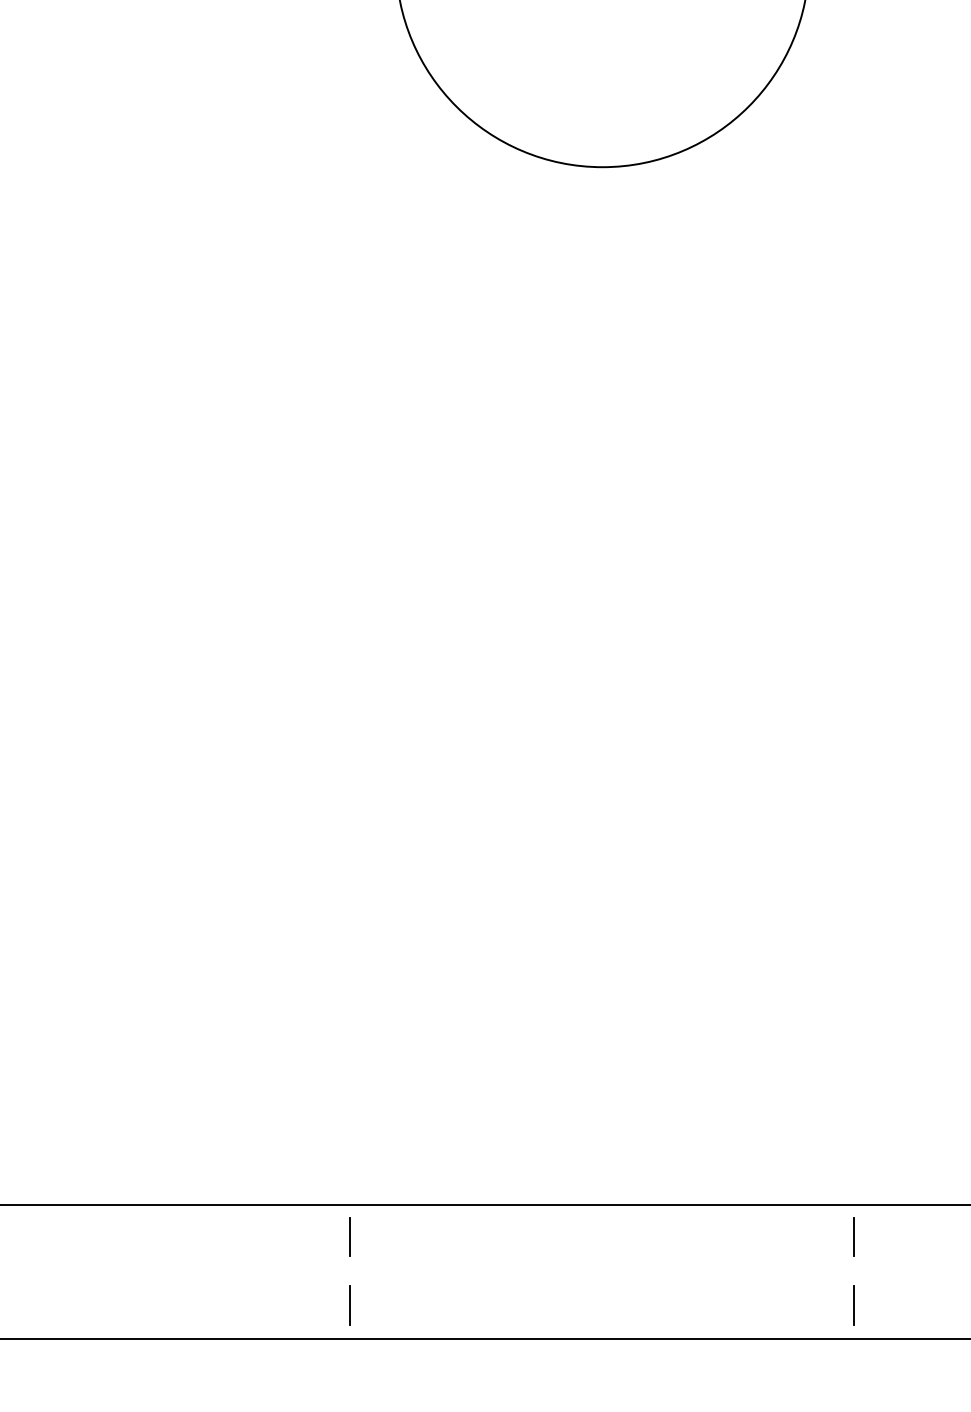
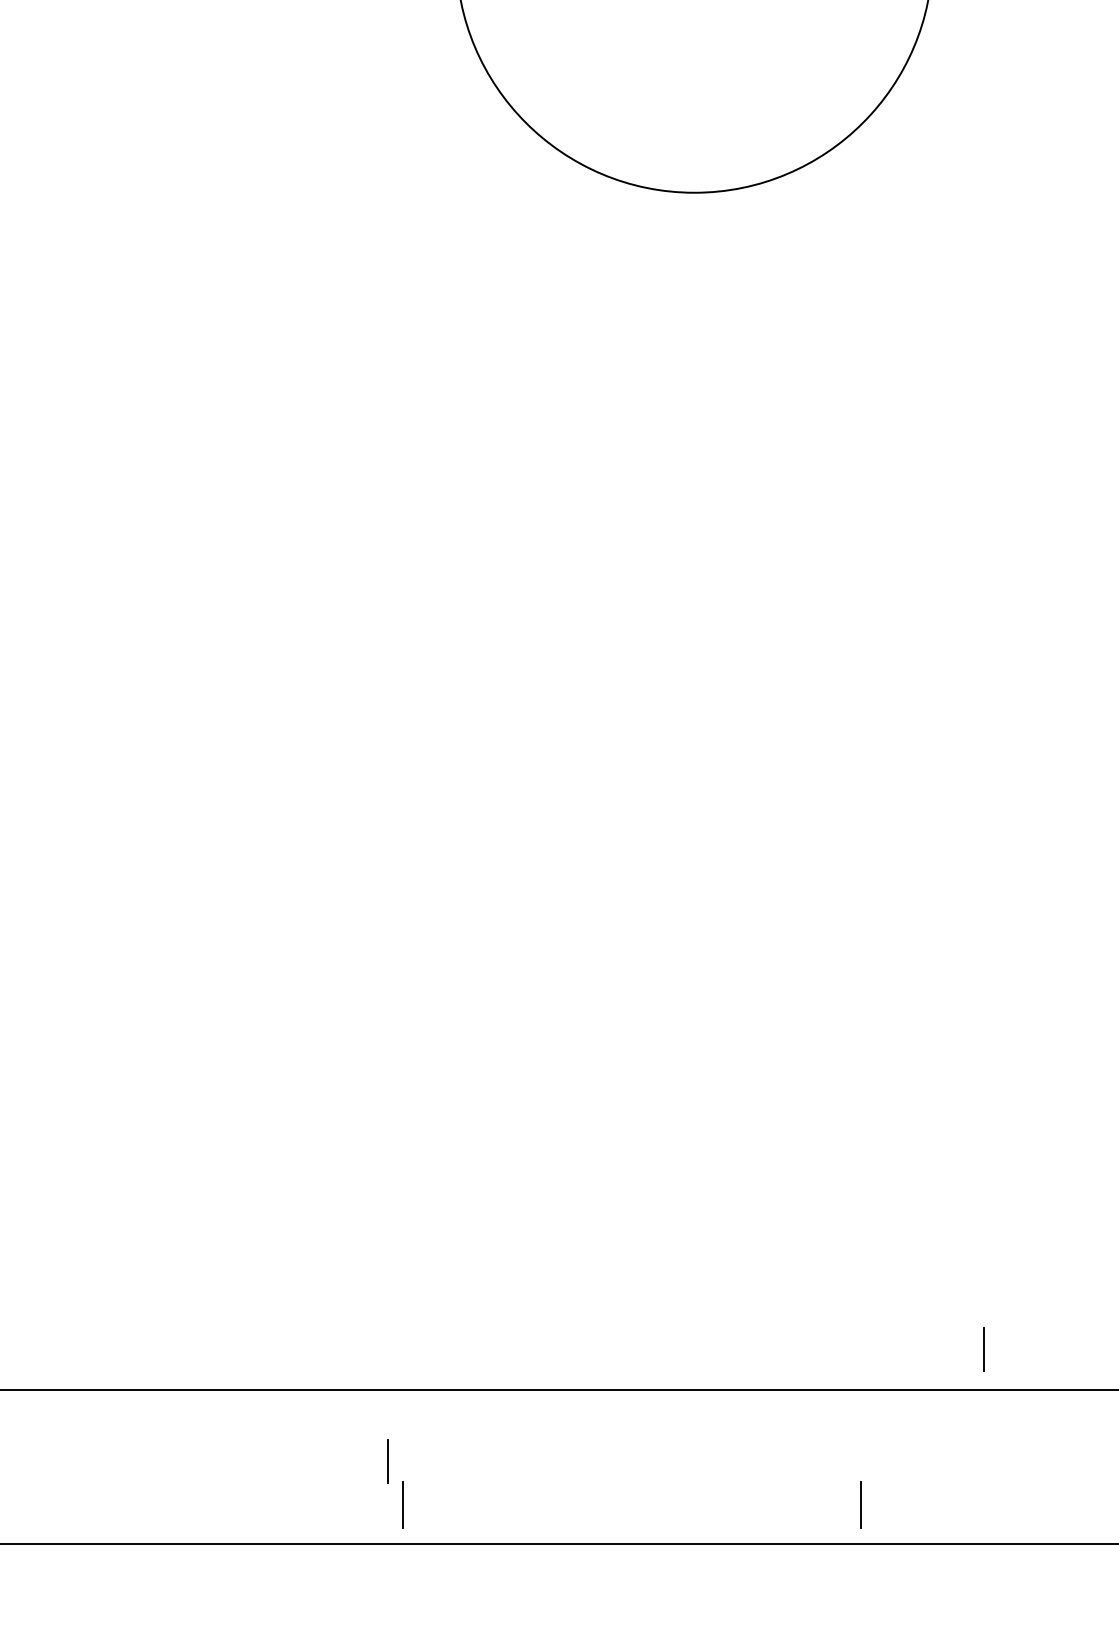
line: (349, 1237) -> (387, 1461), moved
line: (853, 1237) -> (983, 1349), moved
line: (853, 1304) -> (860, 1504), moved

